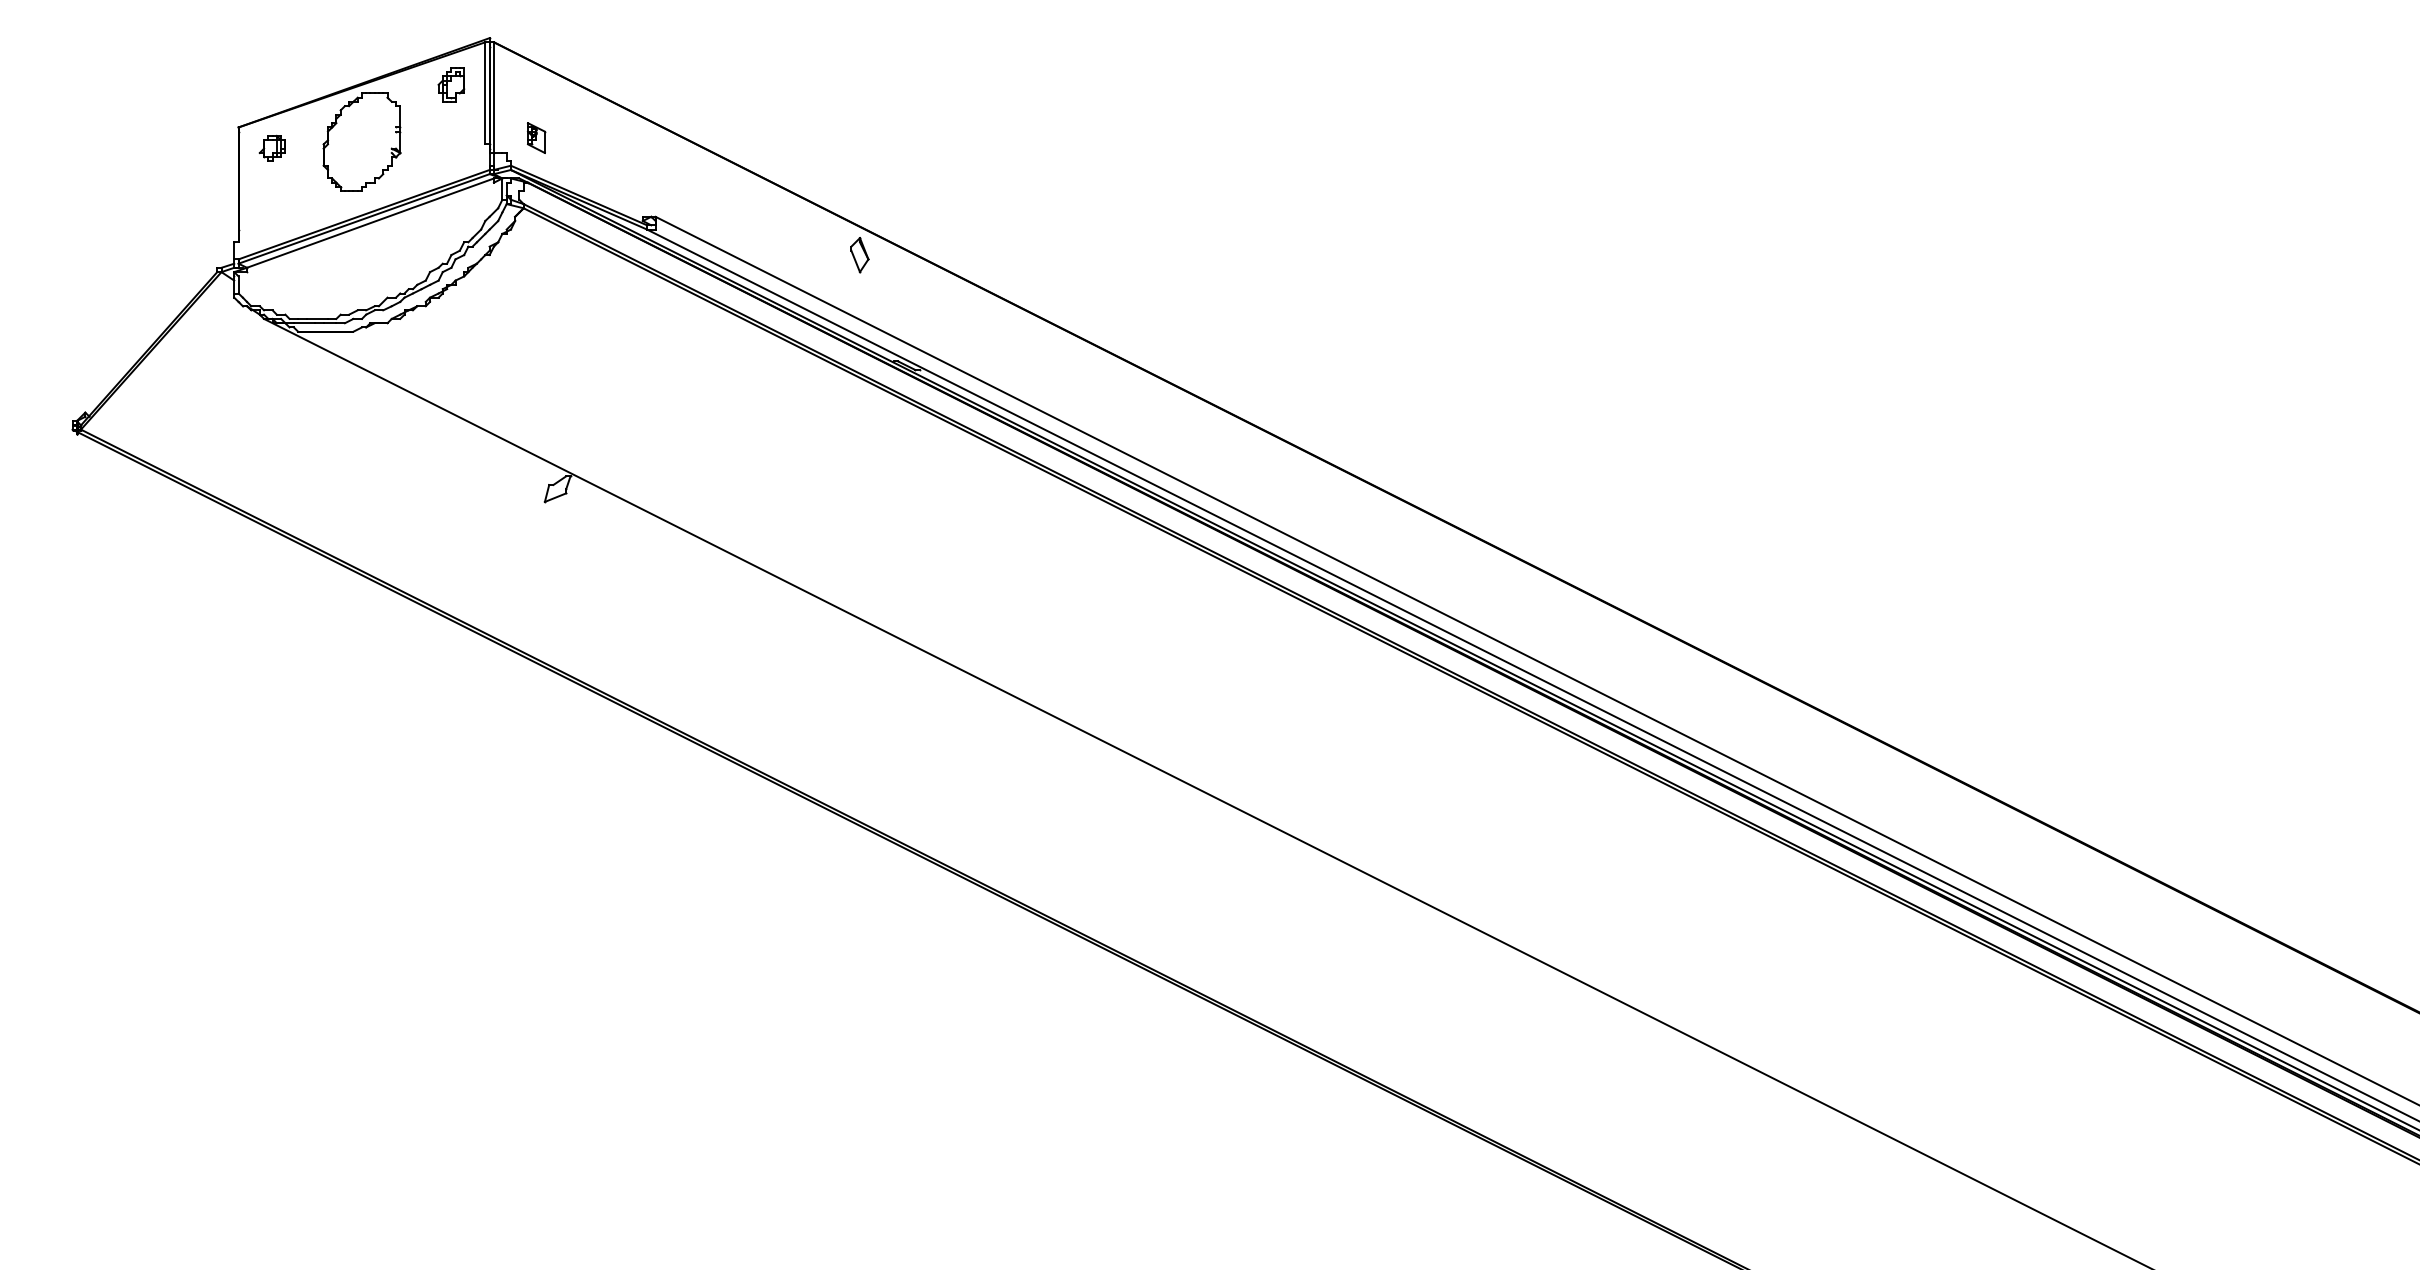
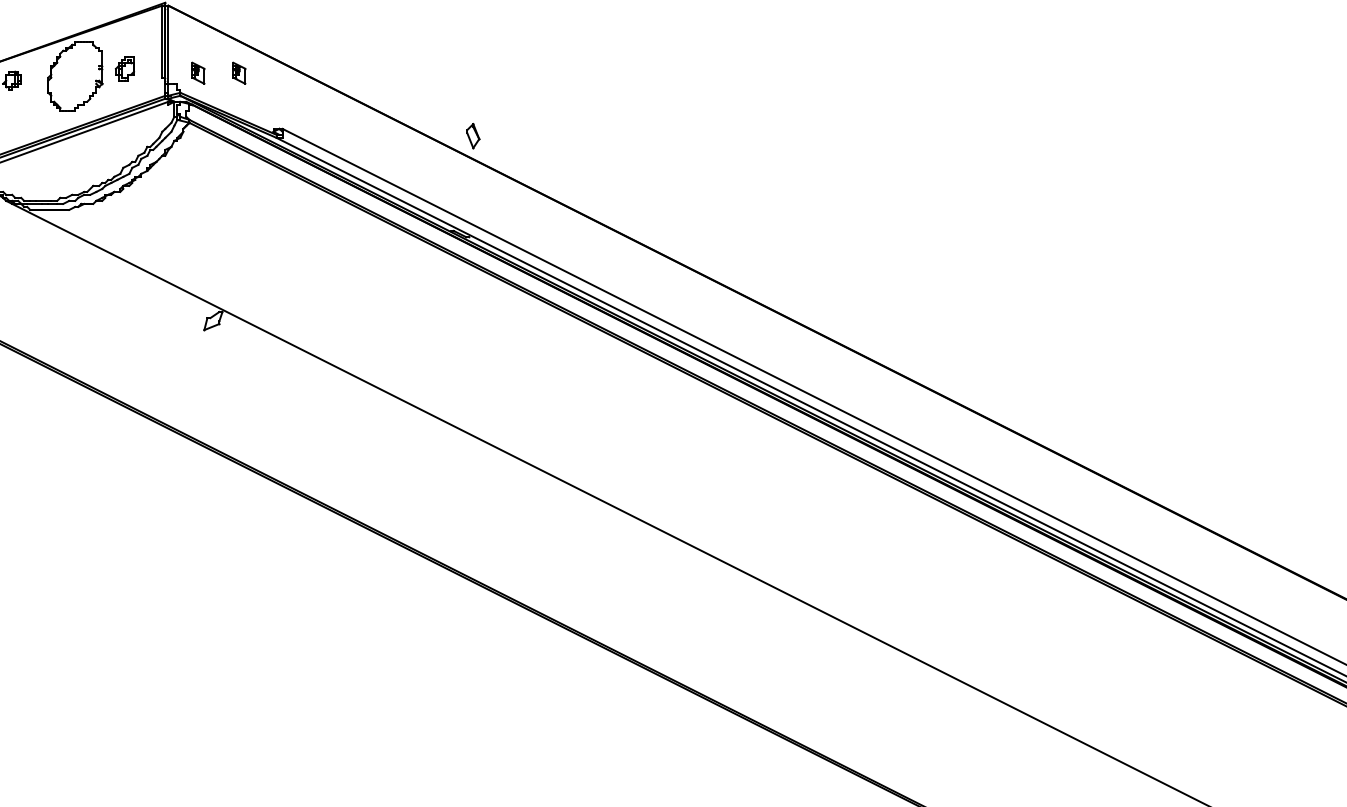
part: (451, 84) -> (125, 68), moved
part: (594, 137) -> (239, 72), added
part: (859, 255) -> (472, 136), moved

